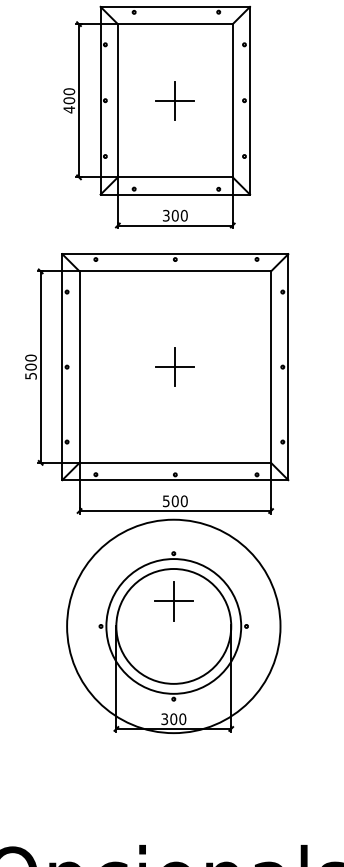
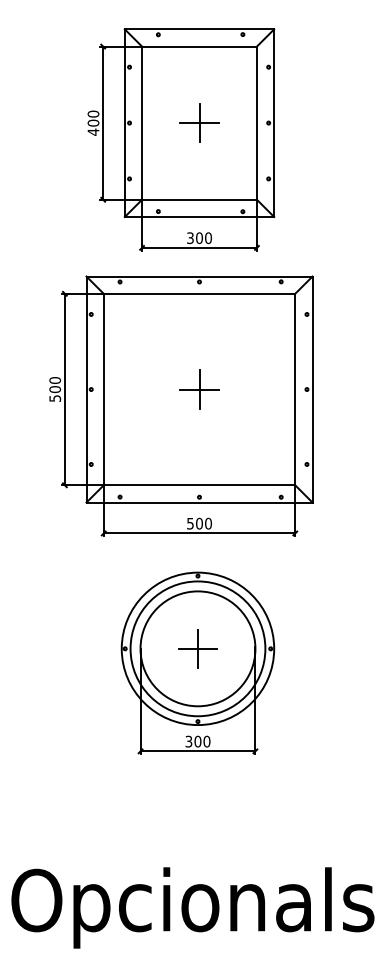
part: (173, 601) -> (197, 648), moved
circle: (173, 626) -> (197, 648), size x0.71

